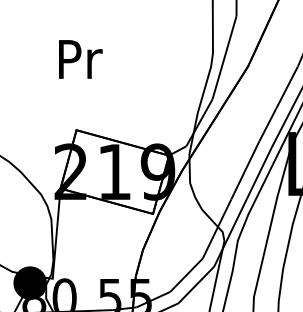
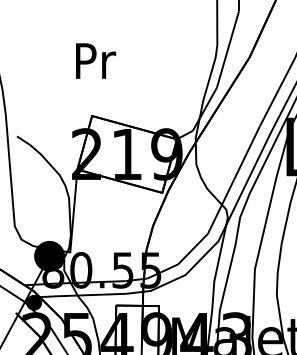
text: (81, 58) -> (96, 60), moved

